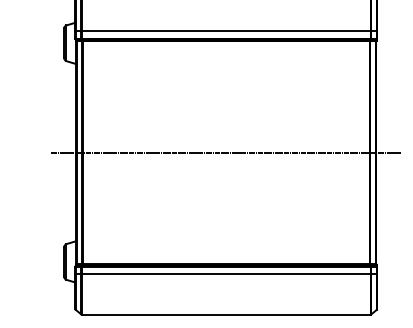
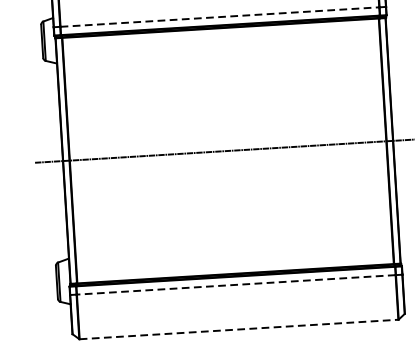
line: (226, 31) -> (220, 17), solid -> dashed
line: (226, 274) -> (236, 285), solid -> dashed
line: (226, 314) -> (239, 329), solid -> dashed

